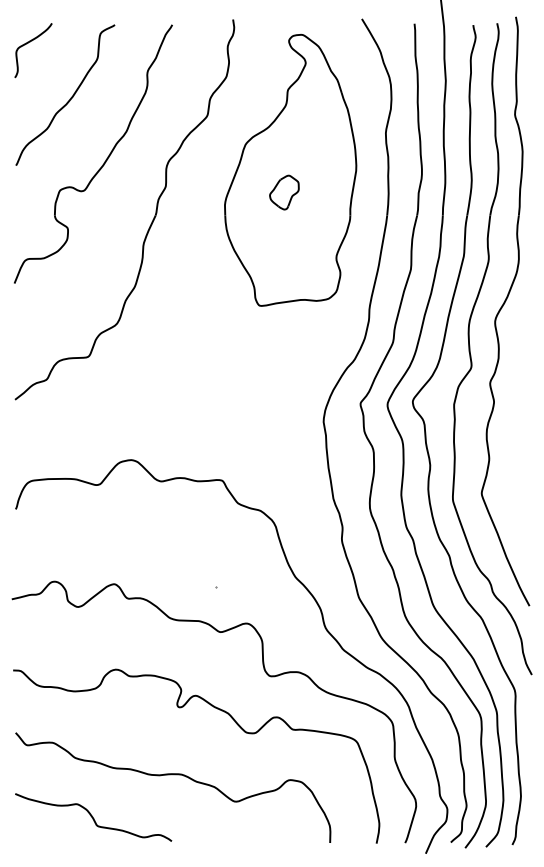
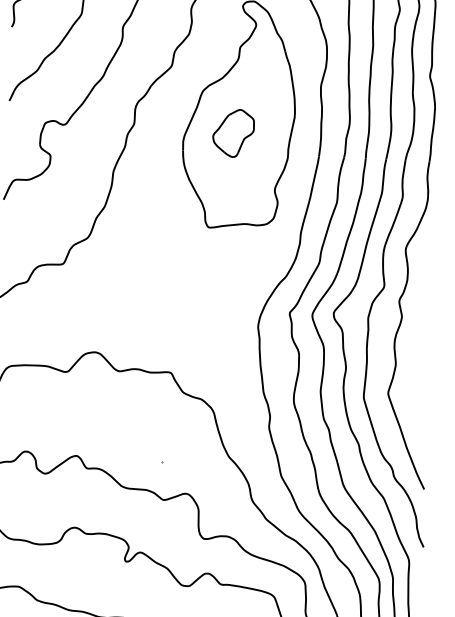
part: (284, 192) -> (233, 133), size x1.67

